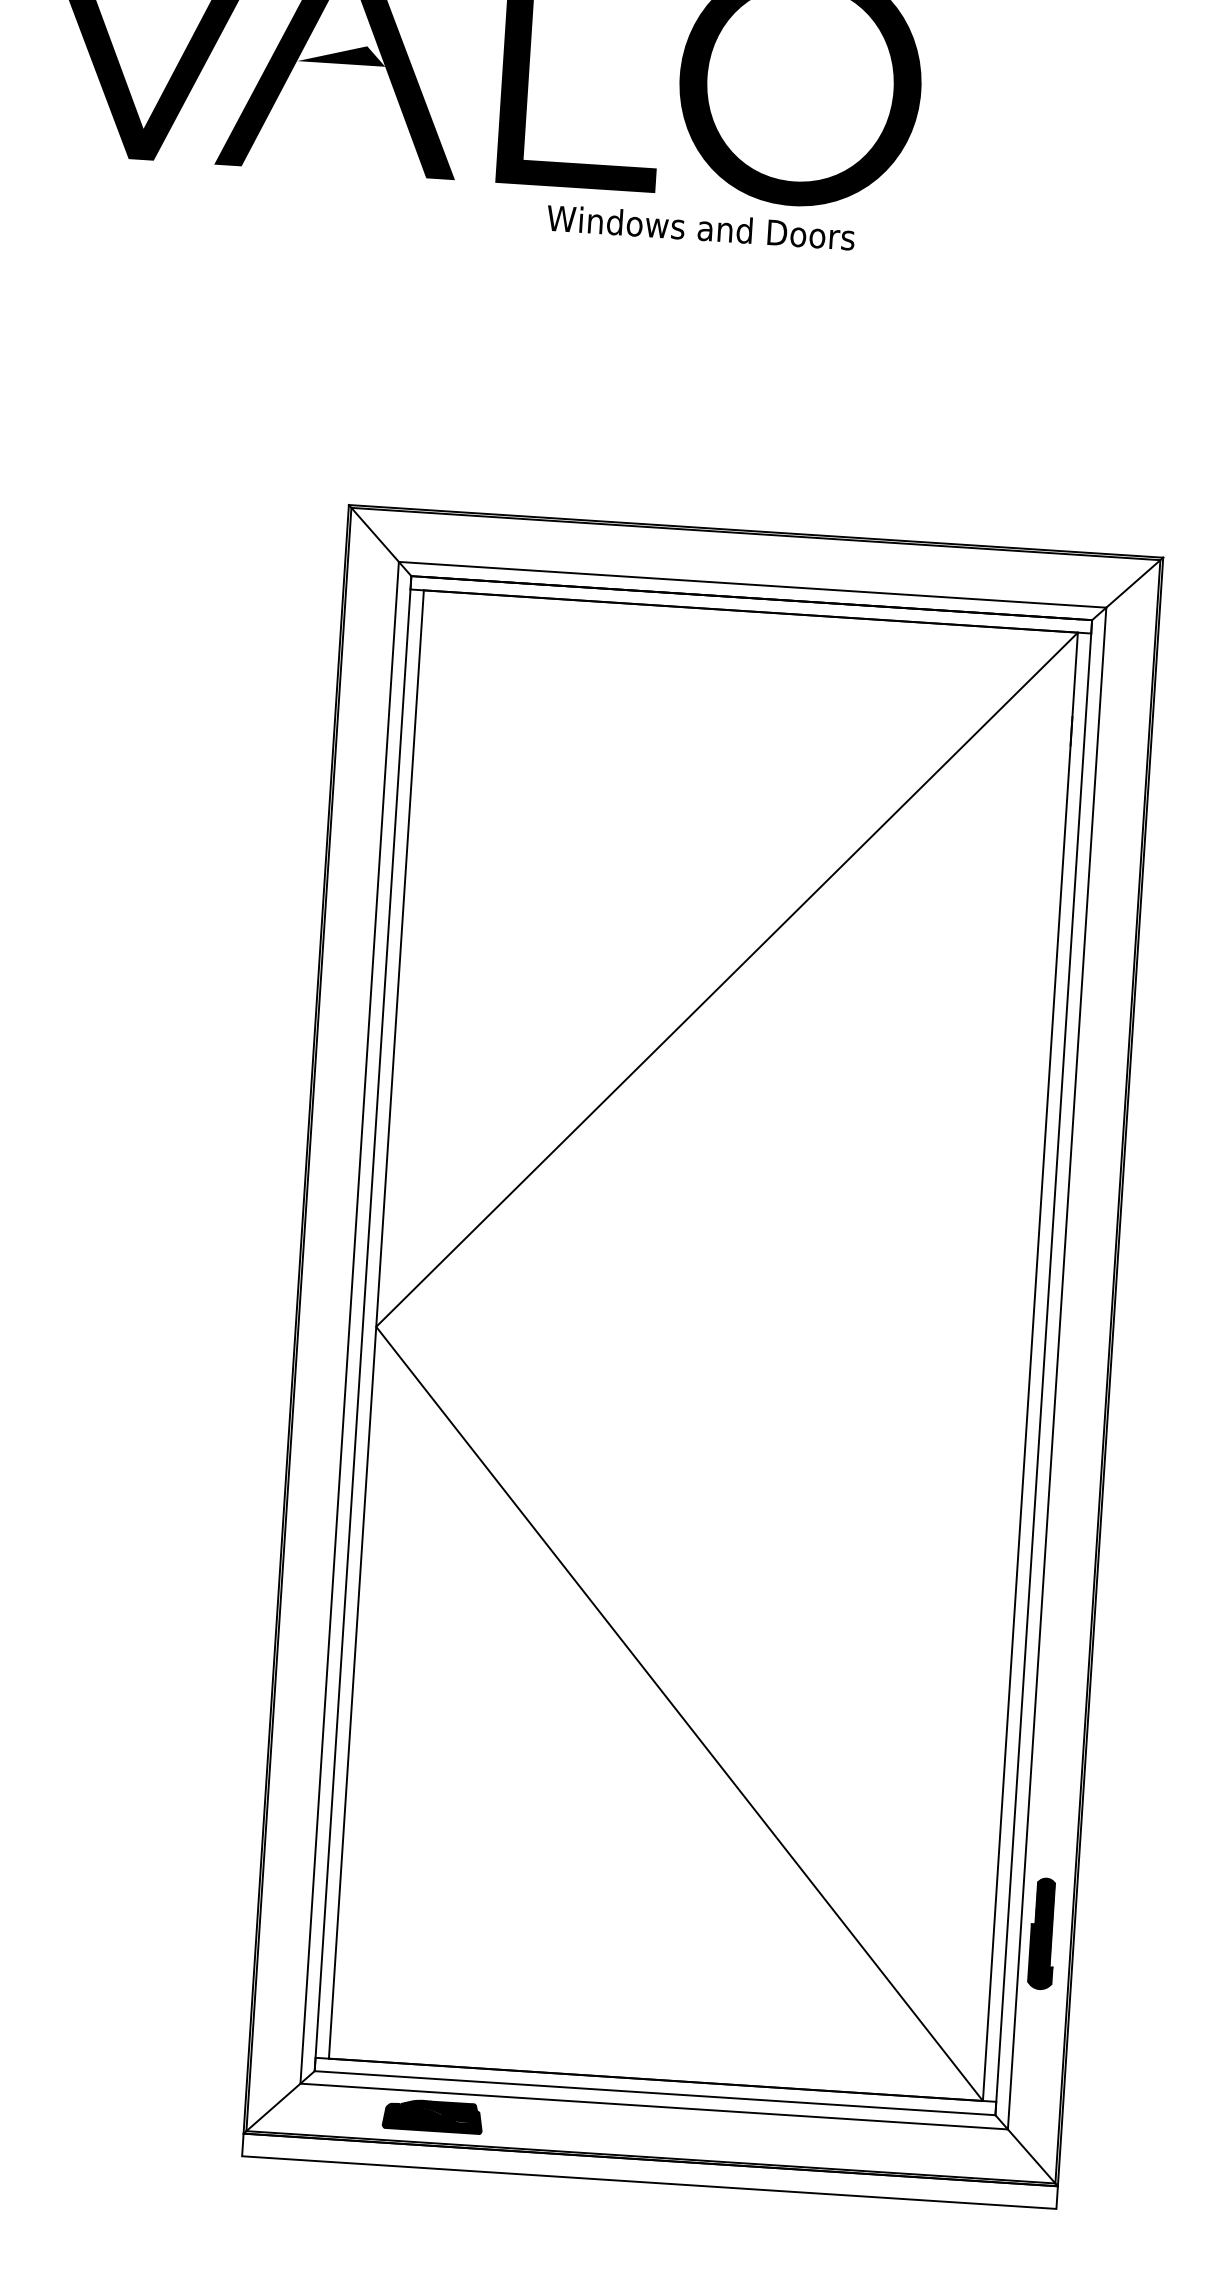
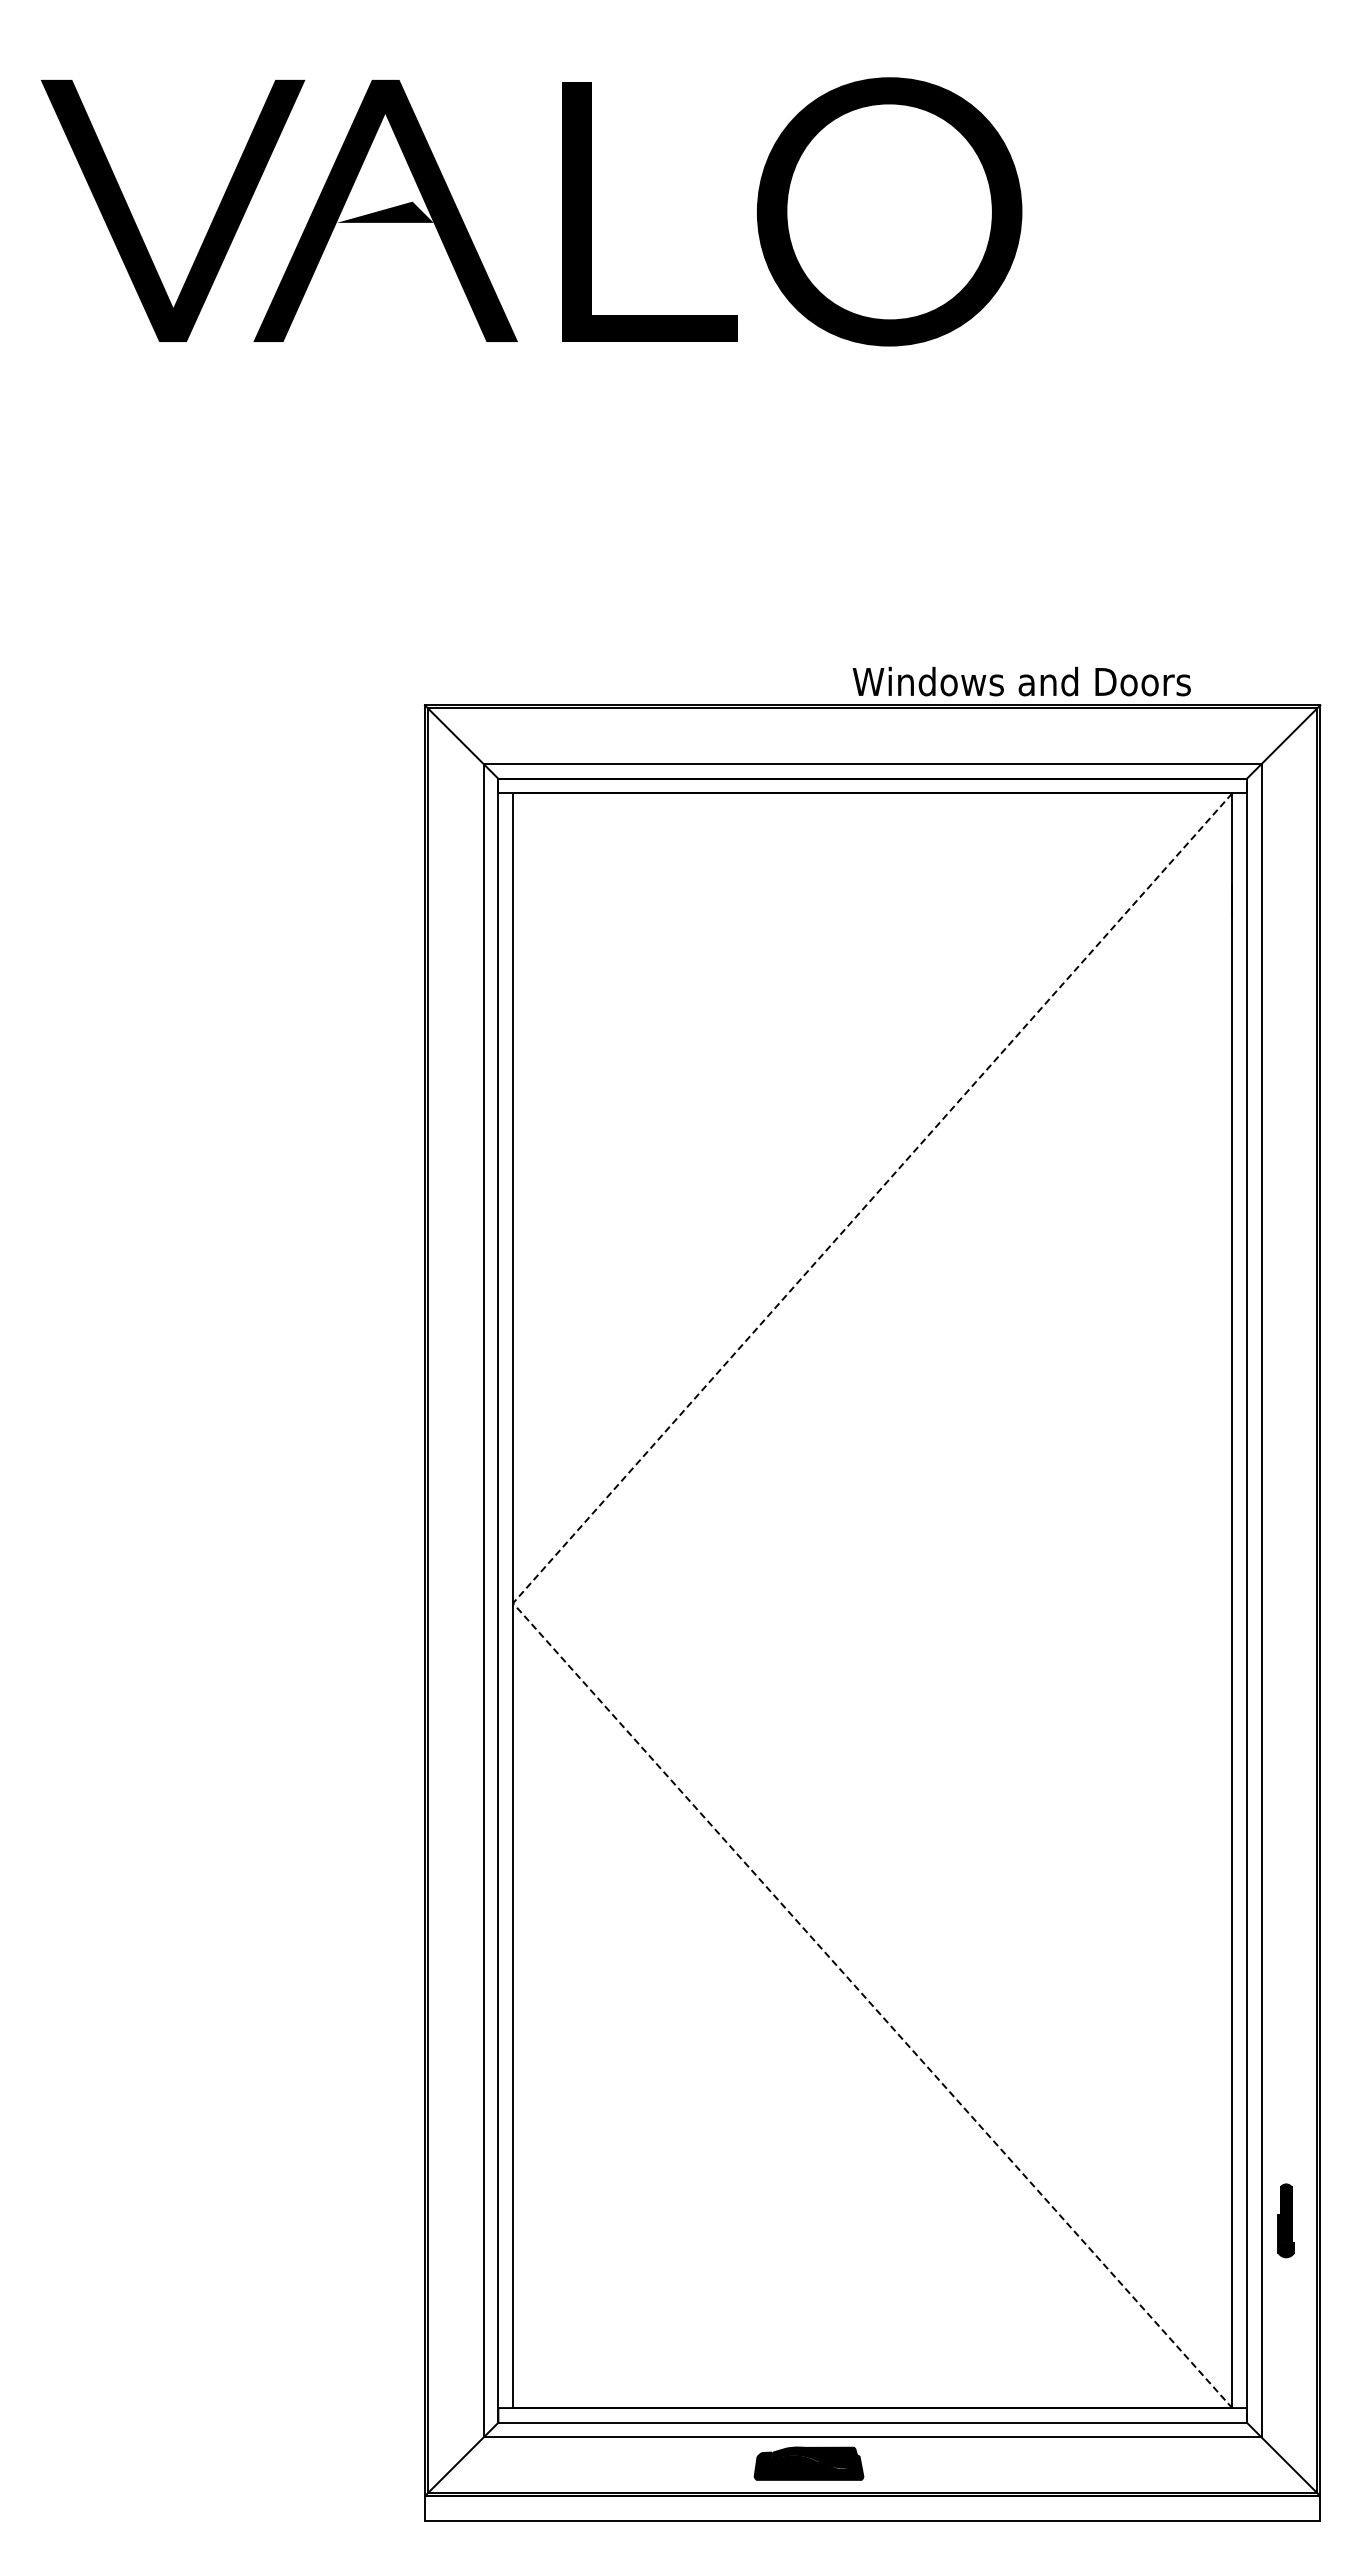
text: (700, 227) -> (1021, 681), moved
line: (376, 1326) -> (513, 1602), solid -> dashed
part: (1042, 1933) -> (1285, 2220), size x0.6
part: (432, 2116) -> (808, 2463), moved

